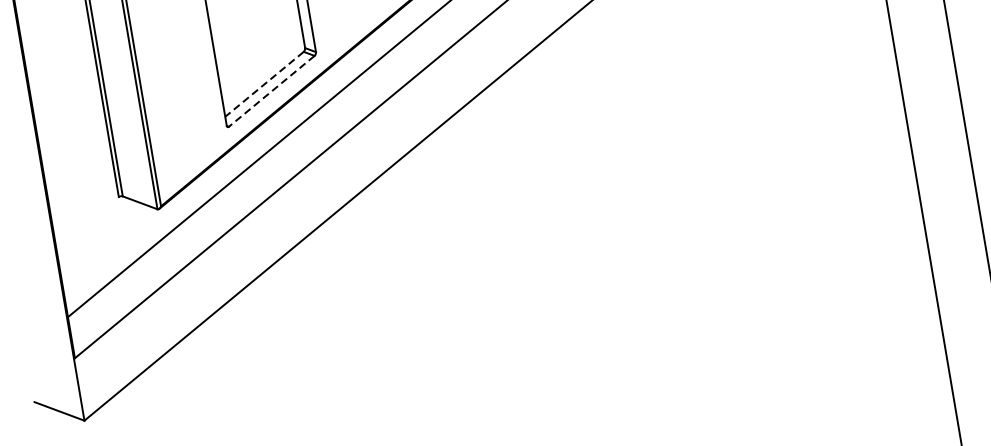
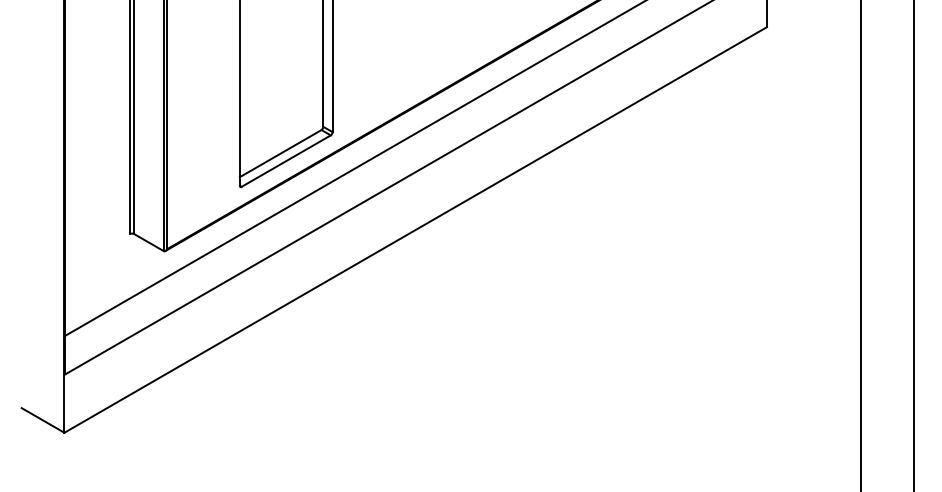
line: (264, 84) -> (280, 153), dashed -> solid
line: (271, 91) -> (285, 161), dashed -> solid

